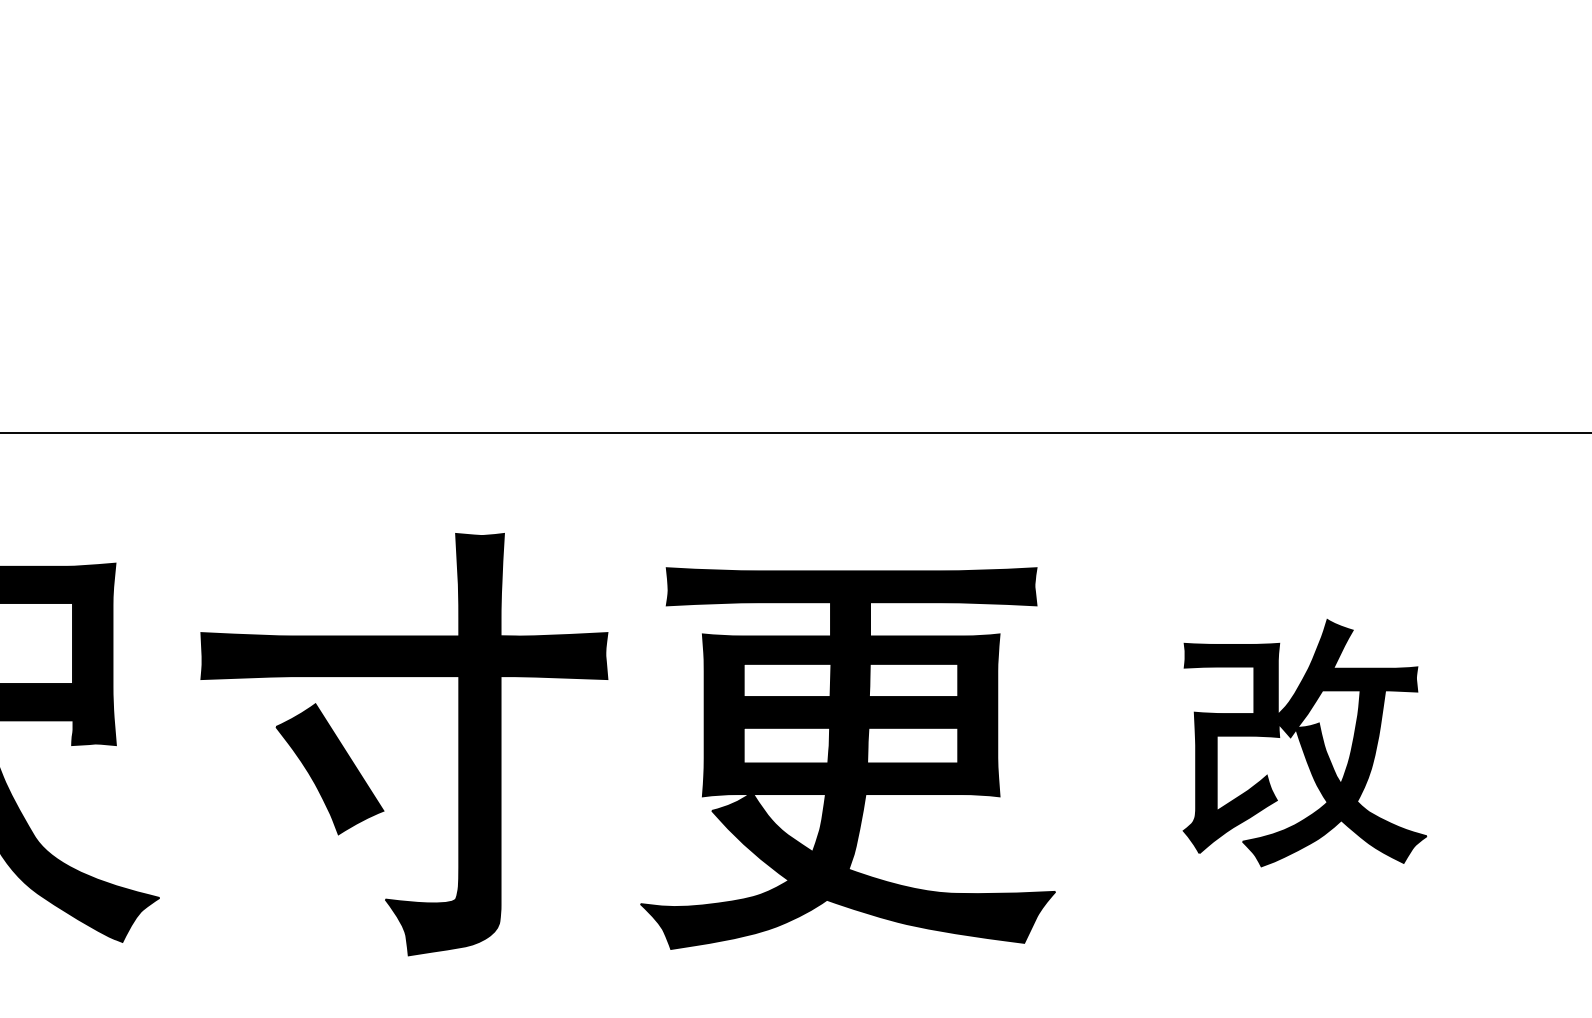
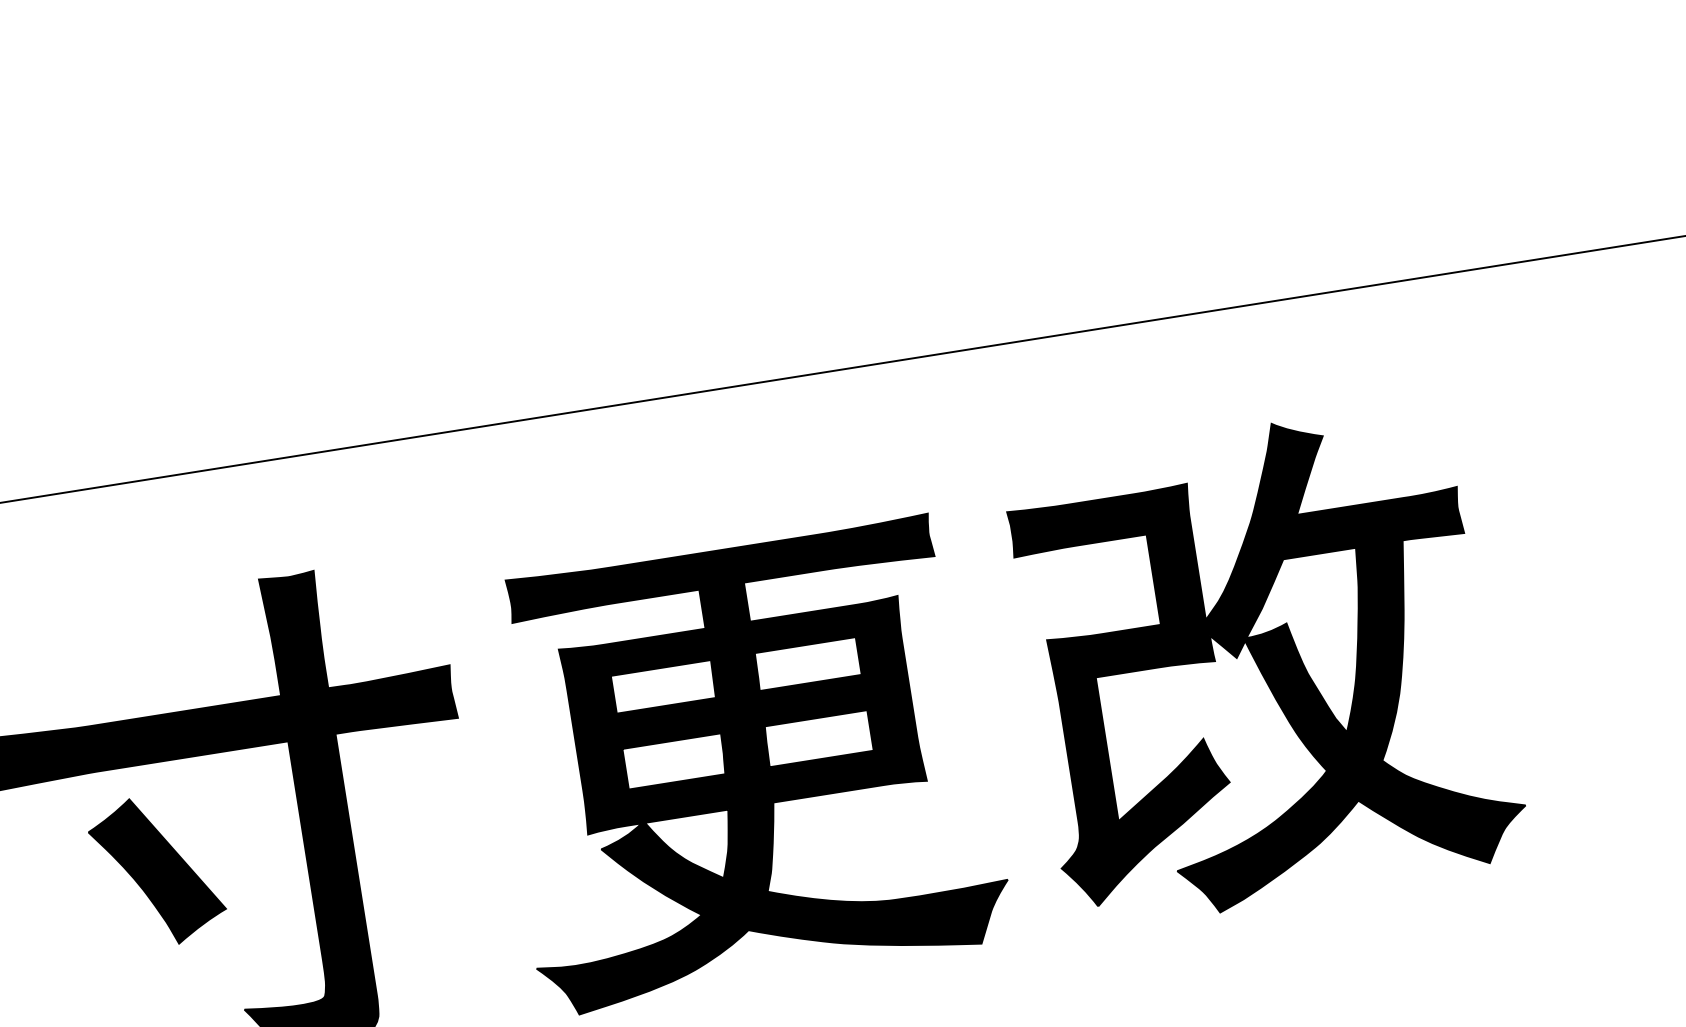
part: (1304, 742) -> (1265, 664), size x1.67

